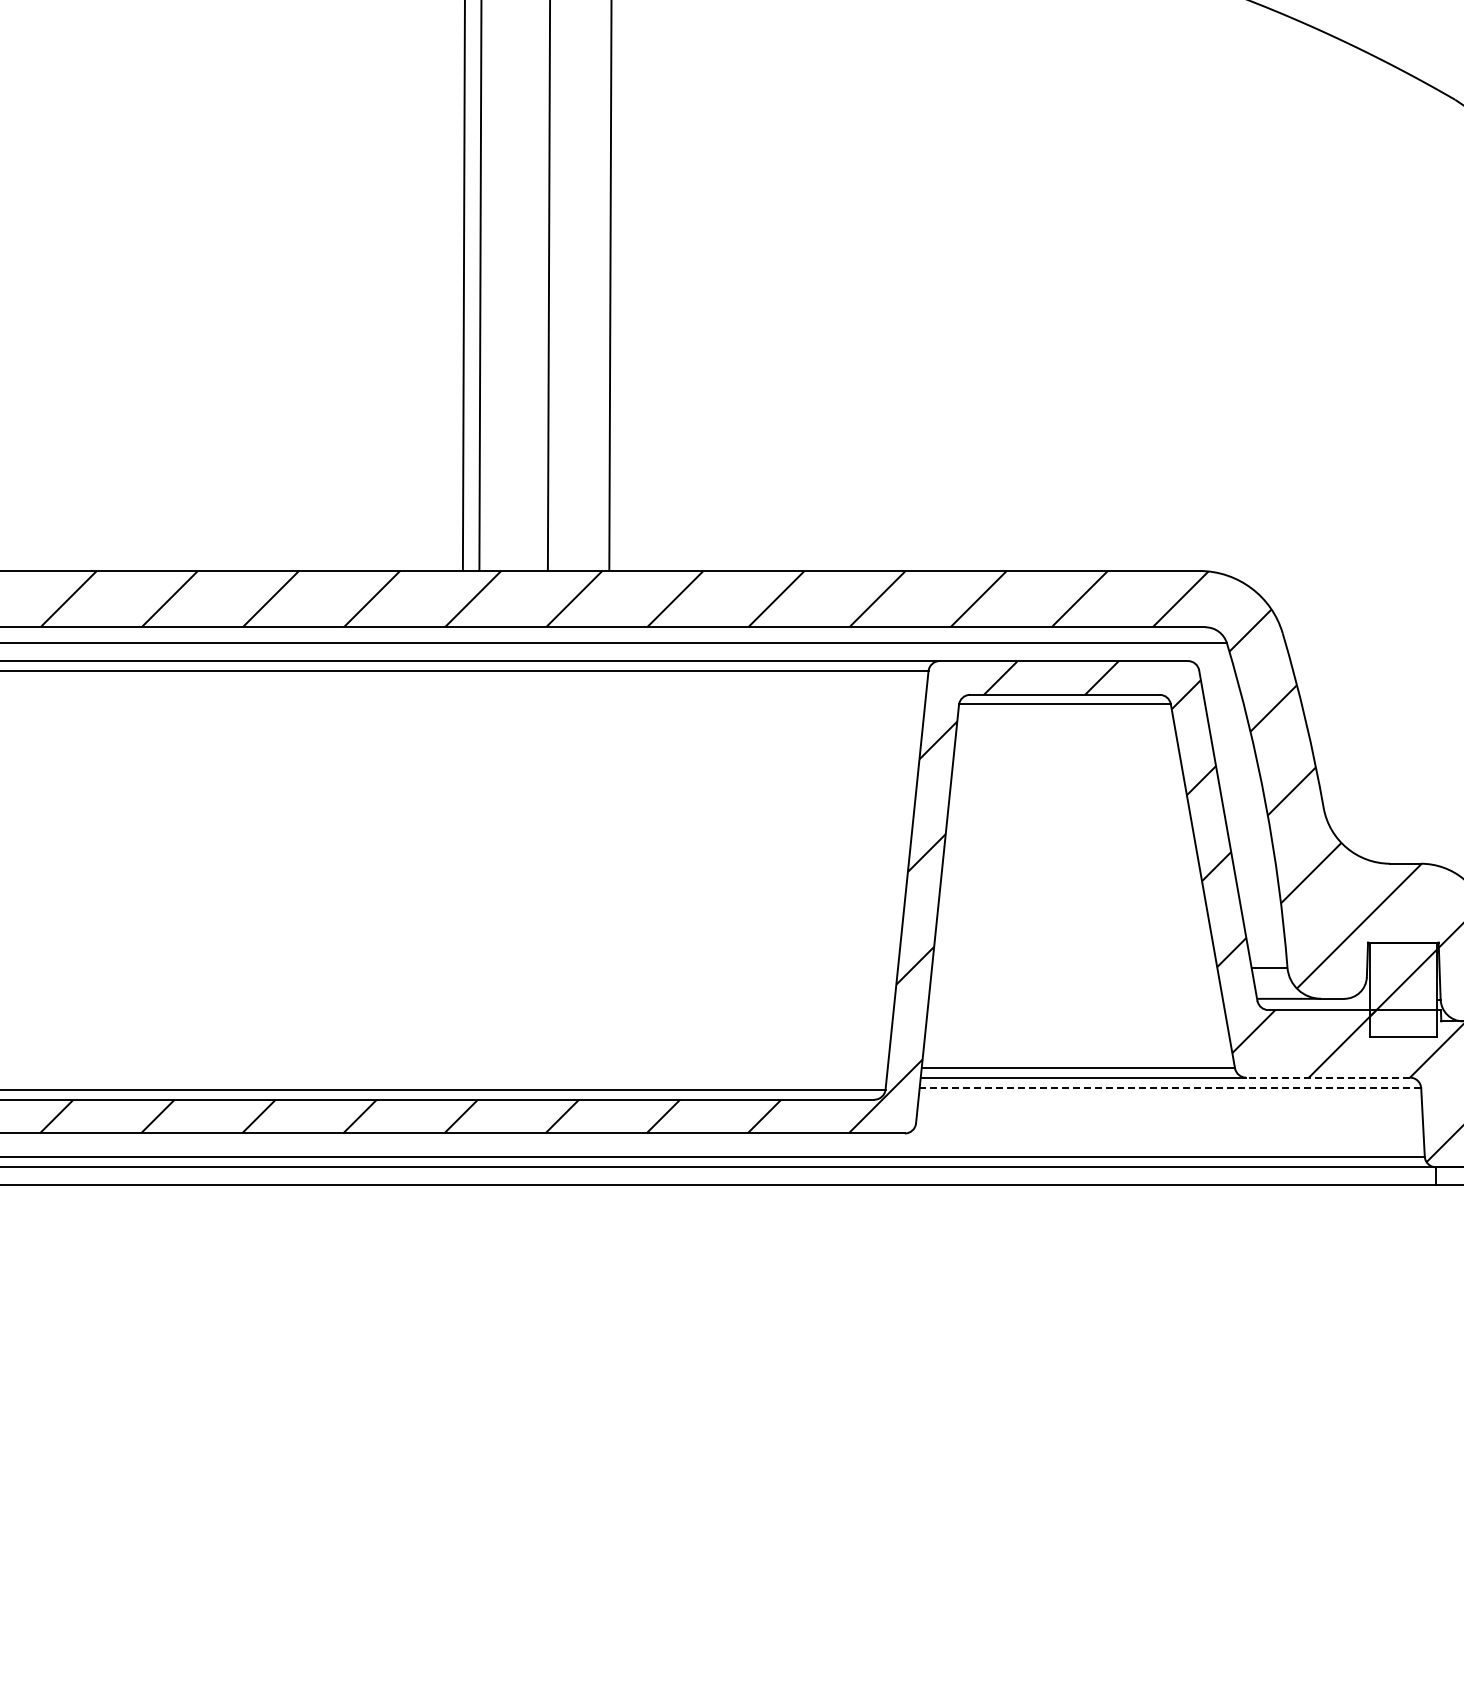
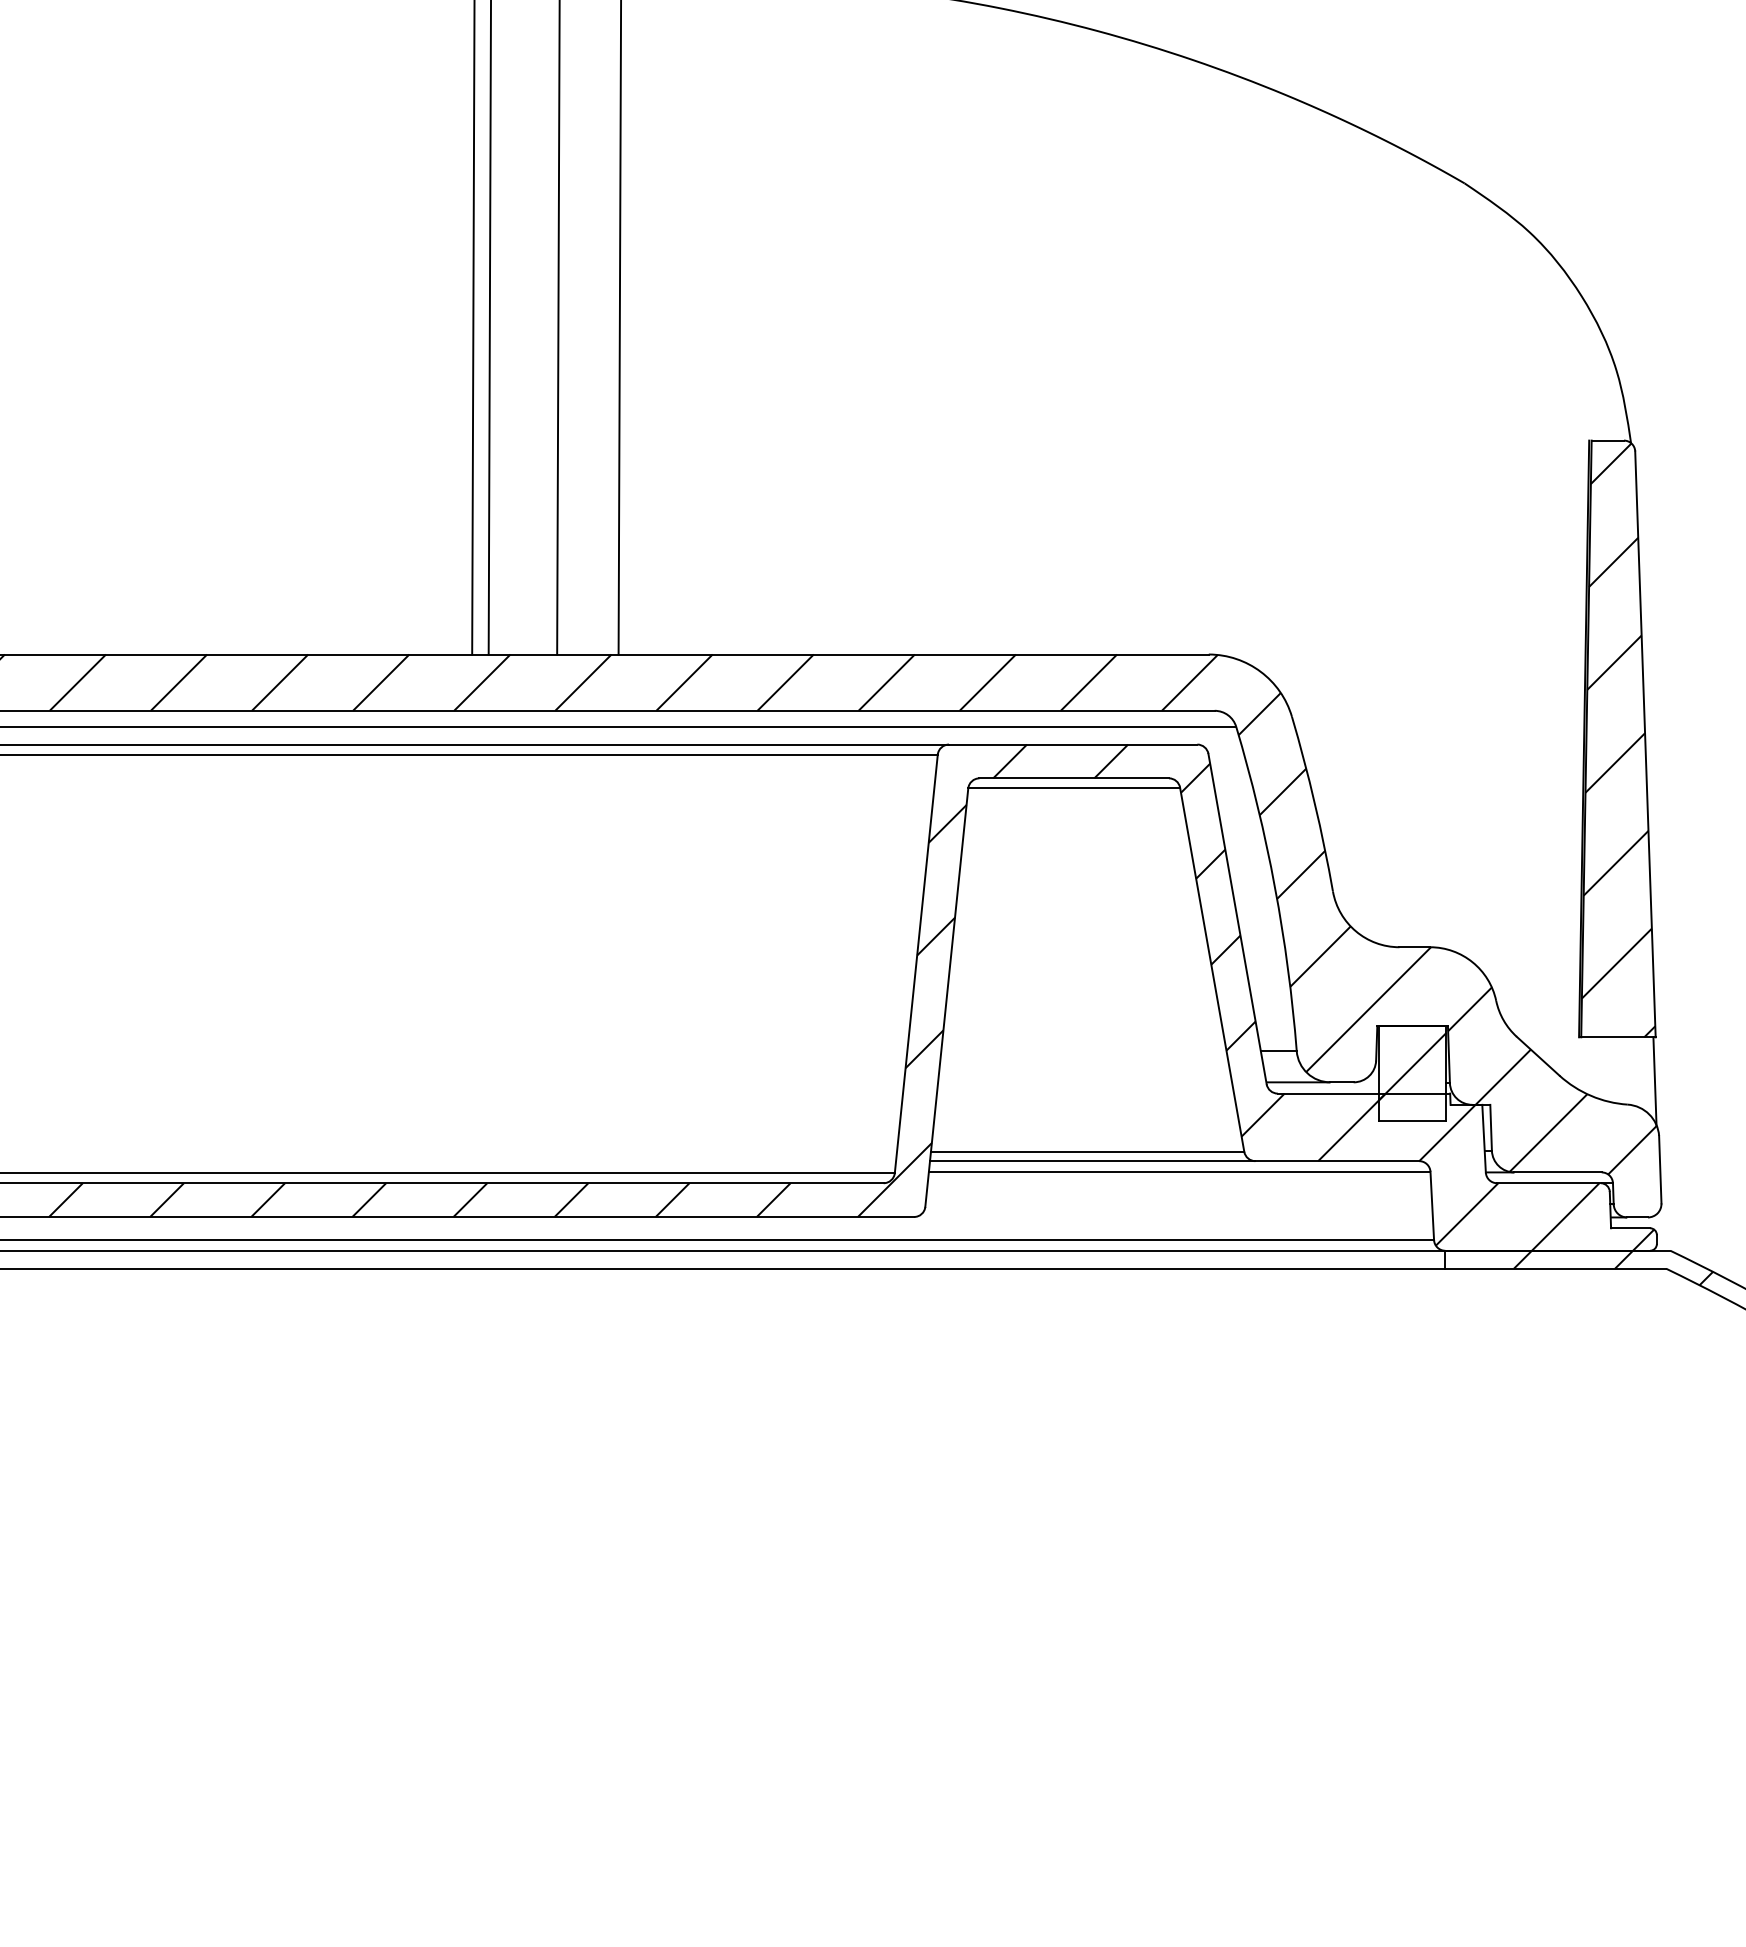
line: (1328, 1077) -> (1337, 1161), dashed -> solid
line: (1170, 1087) -> (1179, 1171), dashed -> solid

